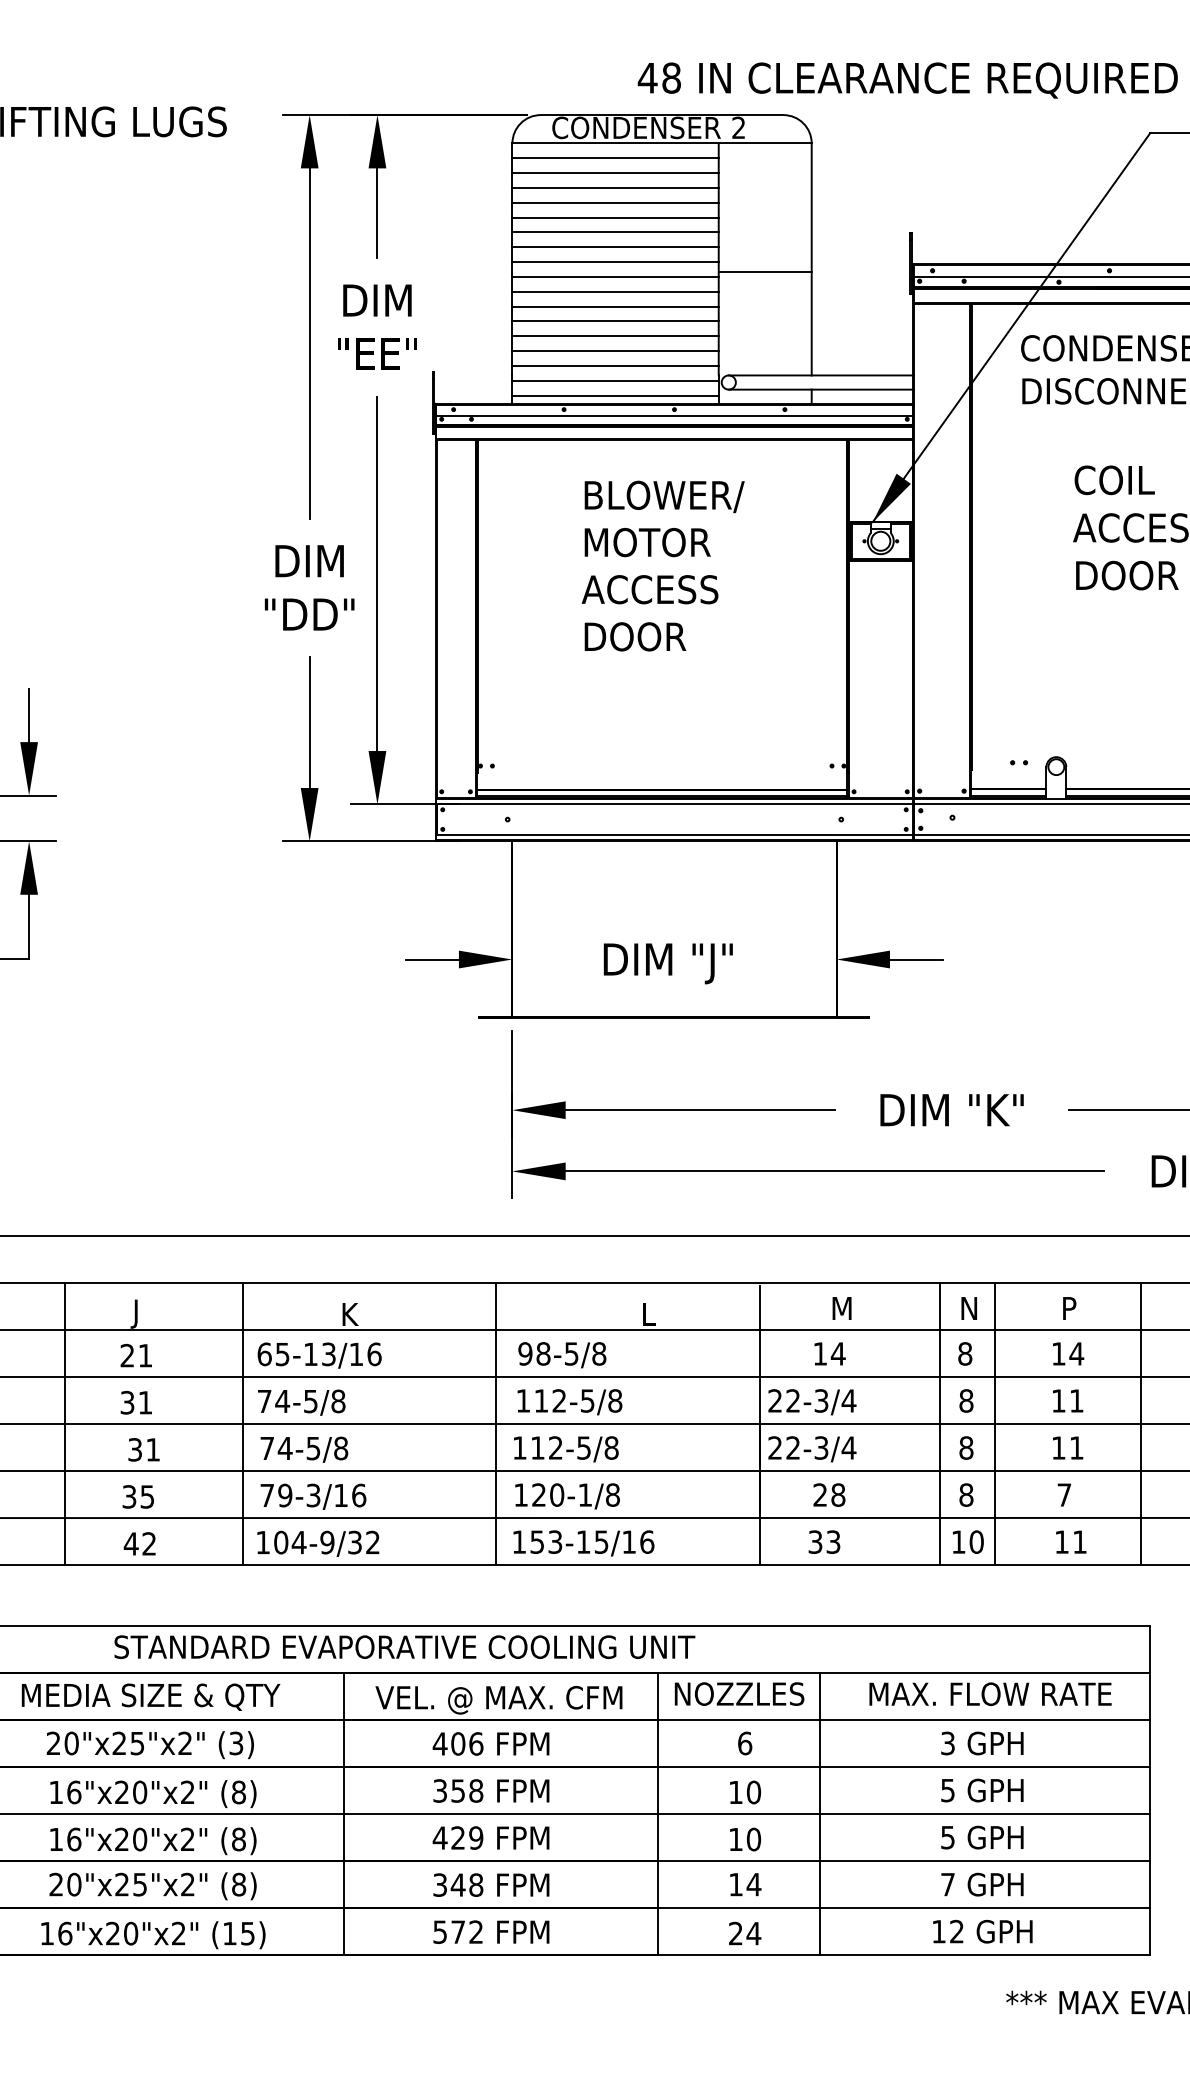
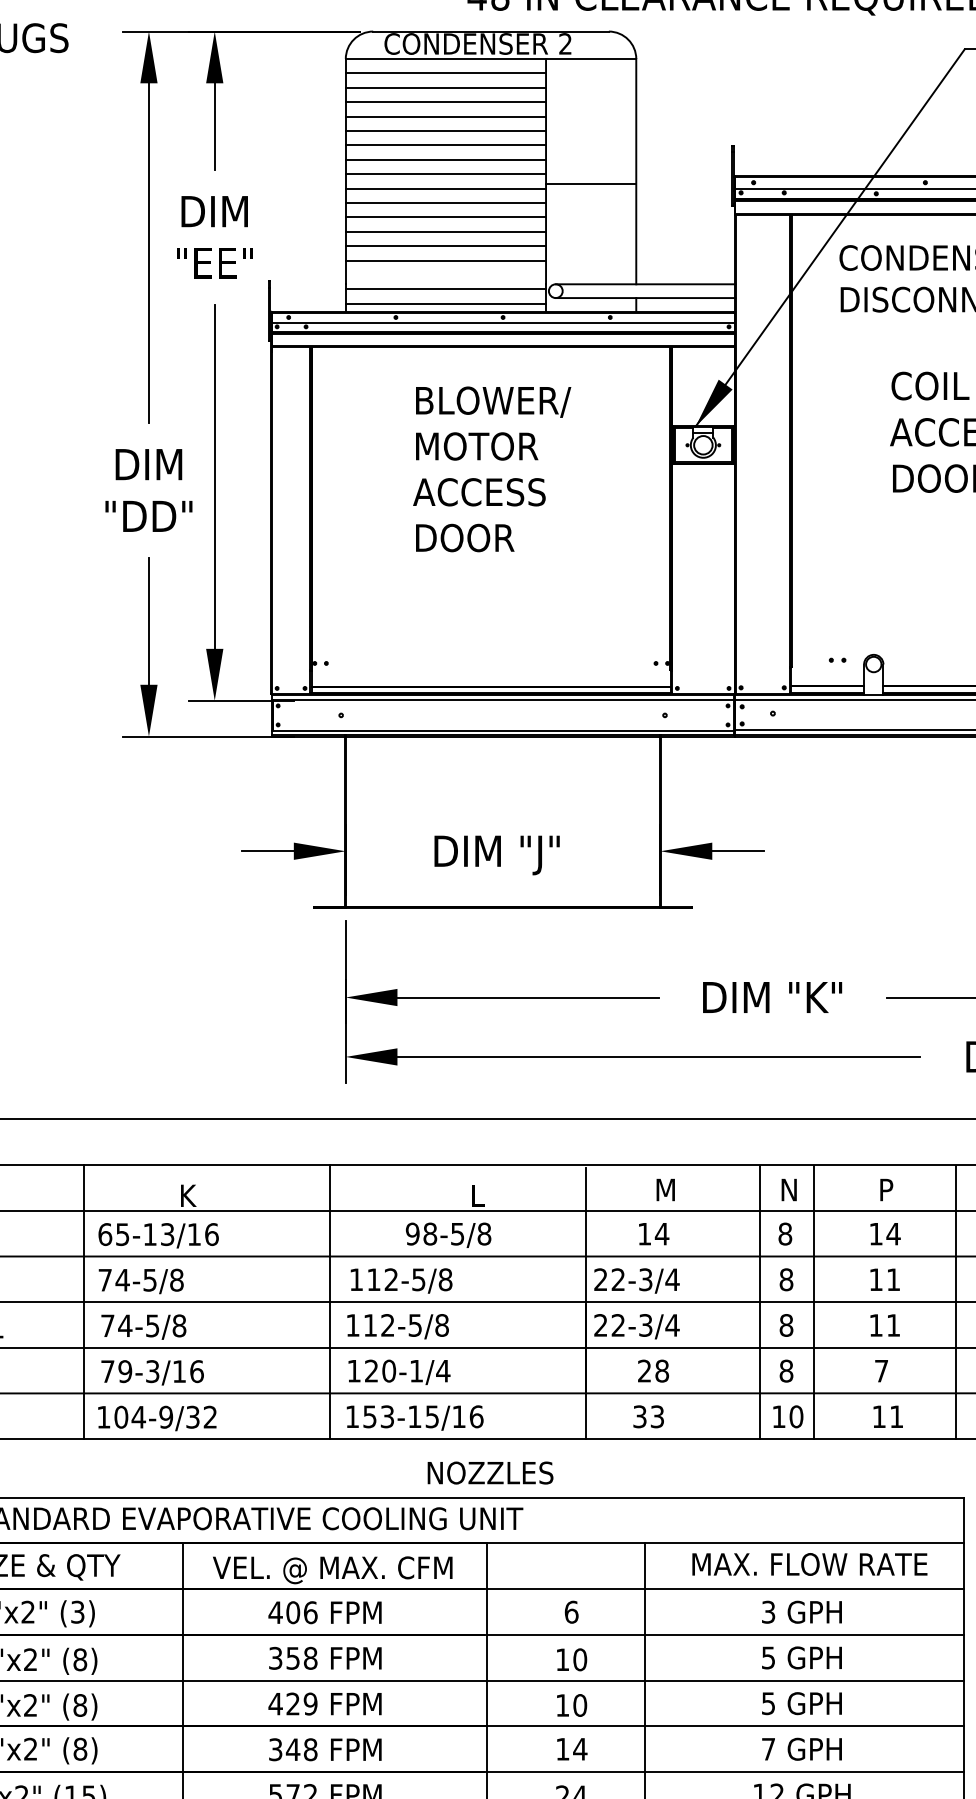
line: (615, 365) -> (445, 274), removed
text: (562, 1355) -> (448, 1235), moved
text: (612, 1494) -> (442, 1370), 120-1/8 -> 120-1/4
text: (739, 1693) -> (490, 1472), moved

